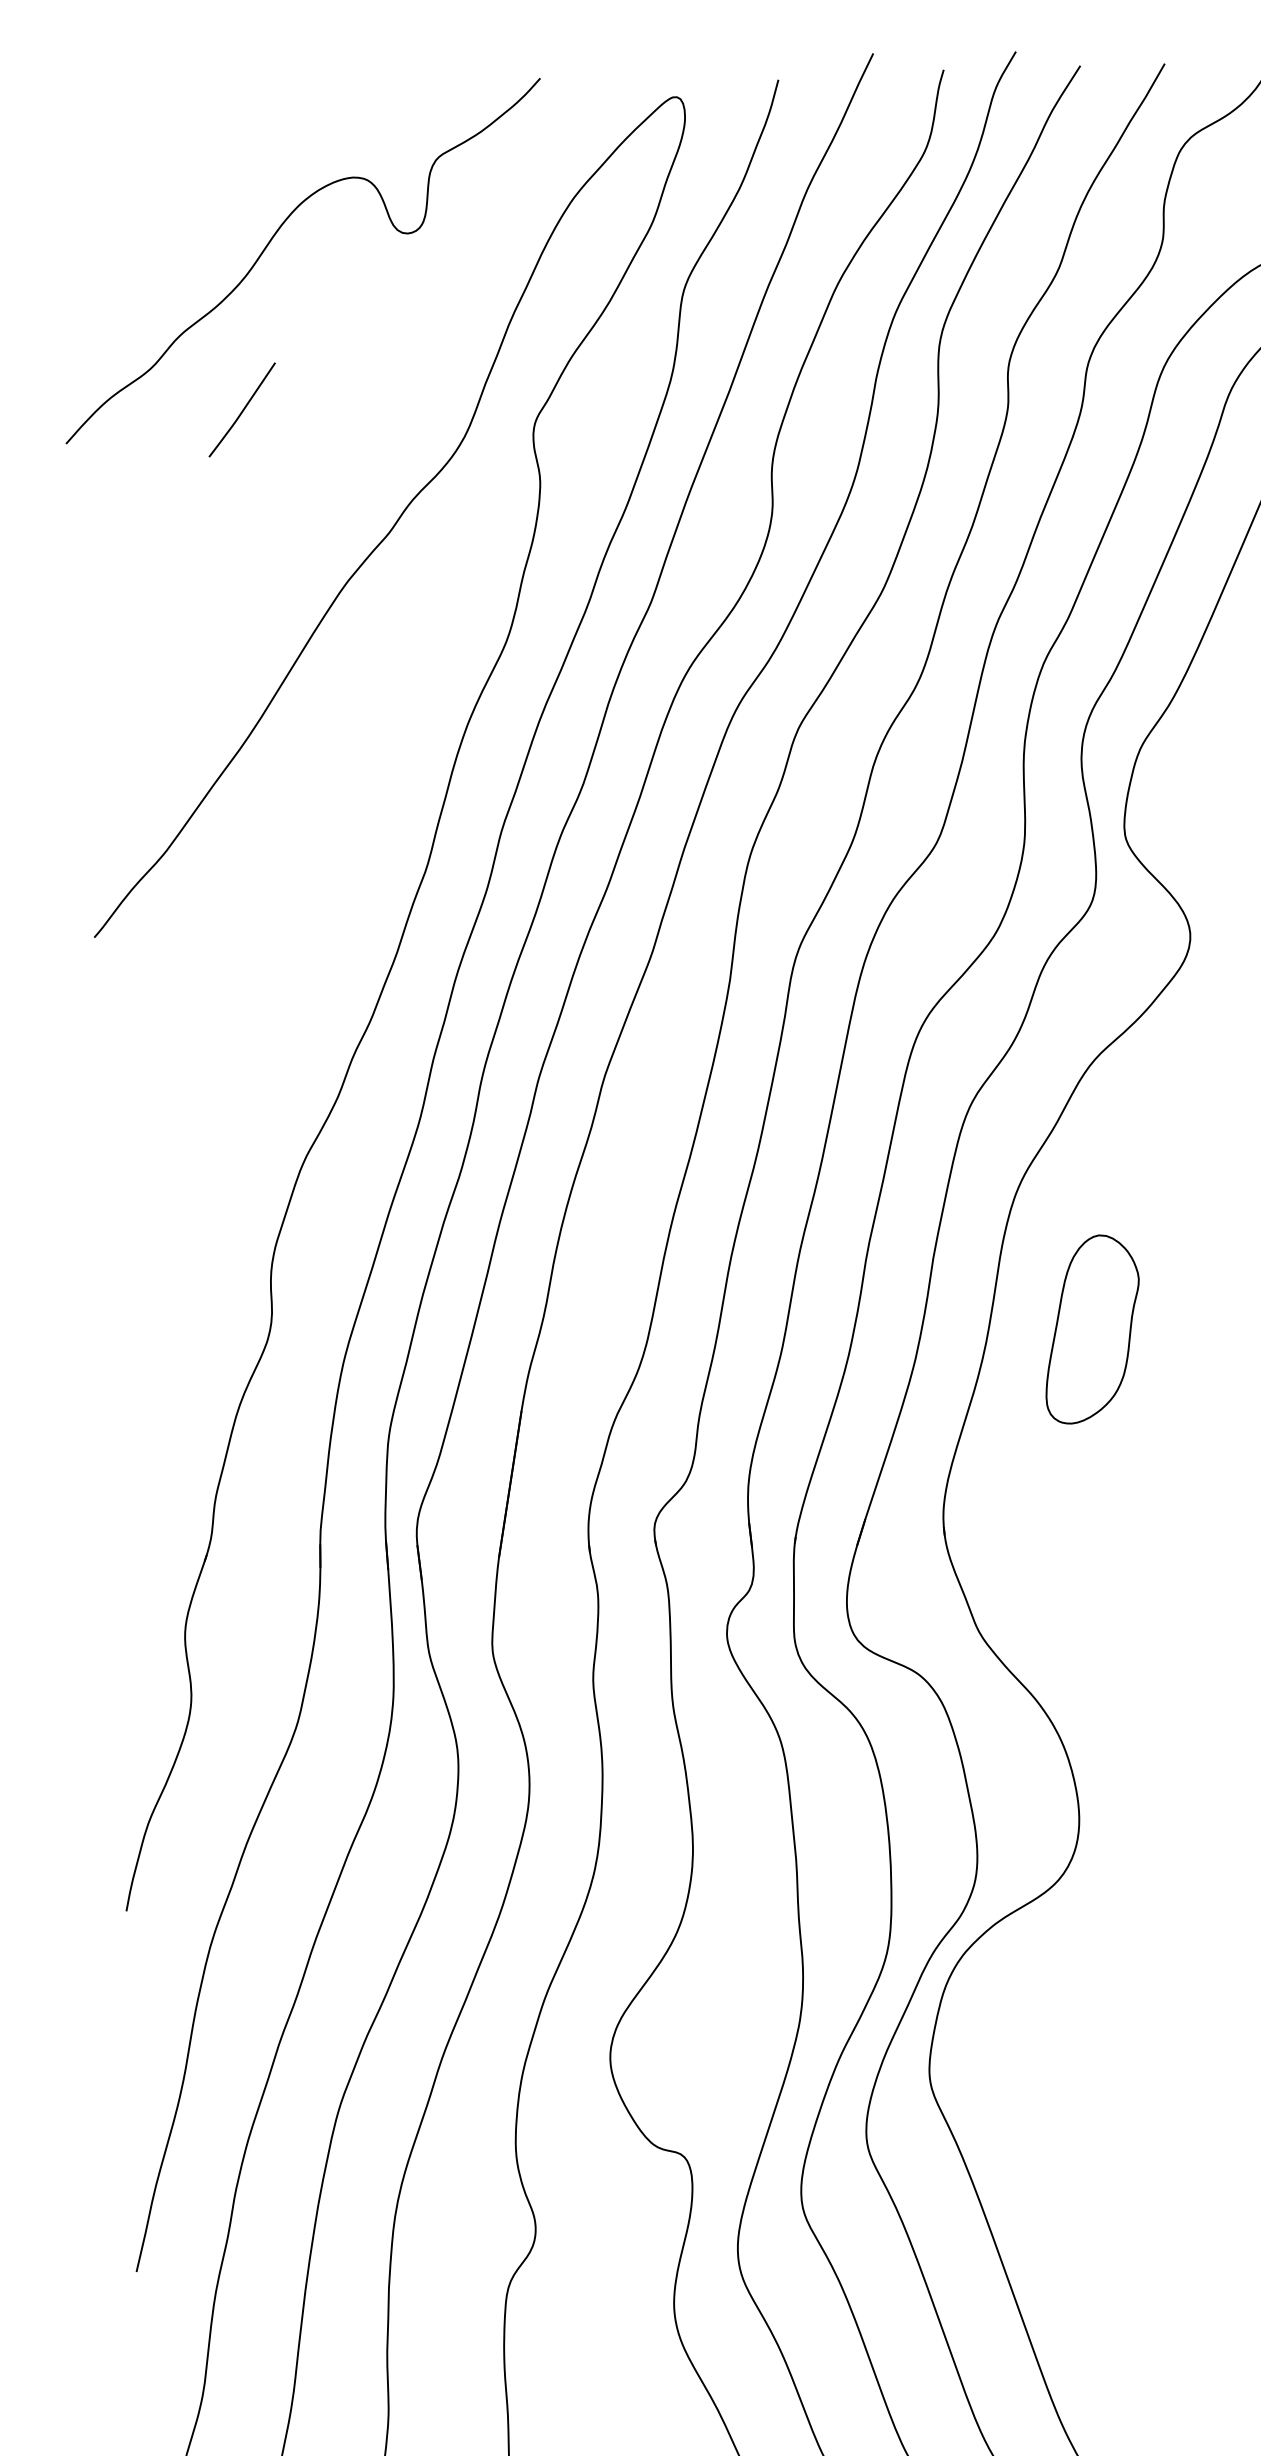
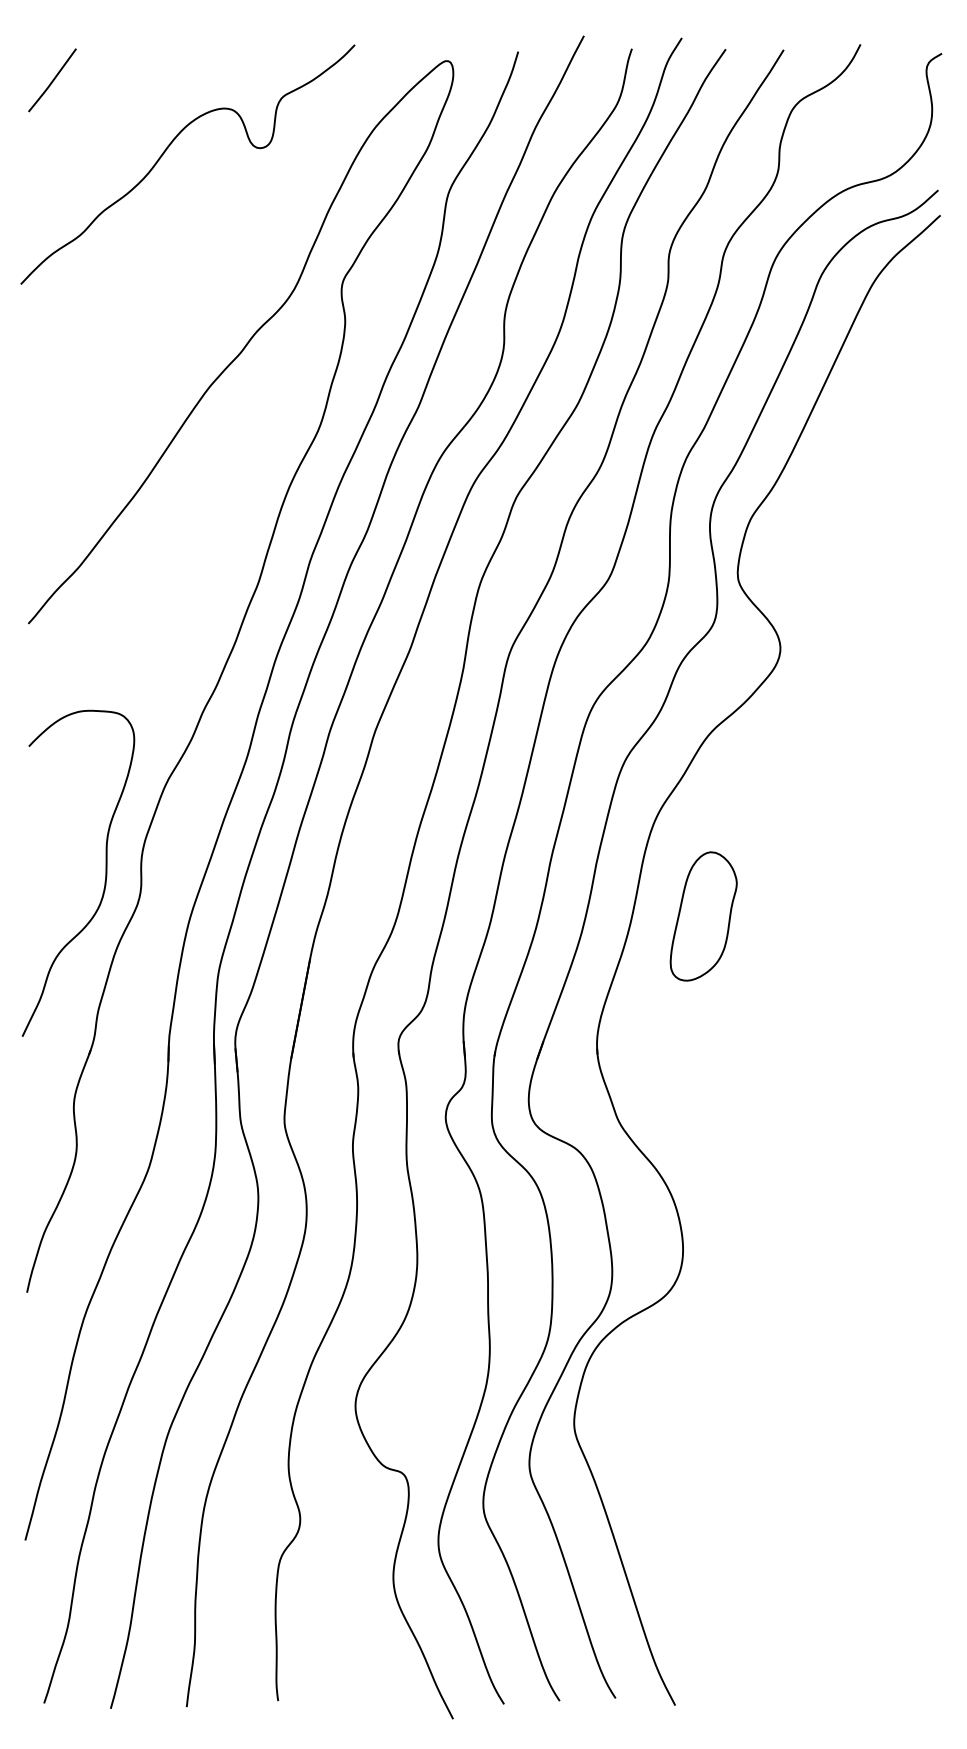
line: (242, 410) -> (52, 80), moved
curve: (219, 1295) -> (105, 872), added

